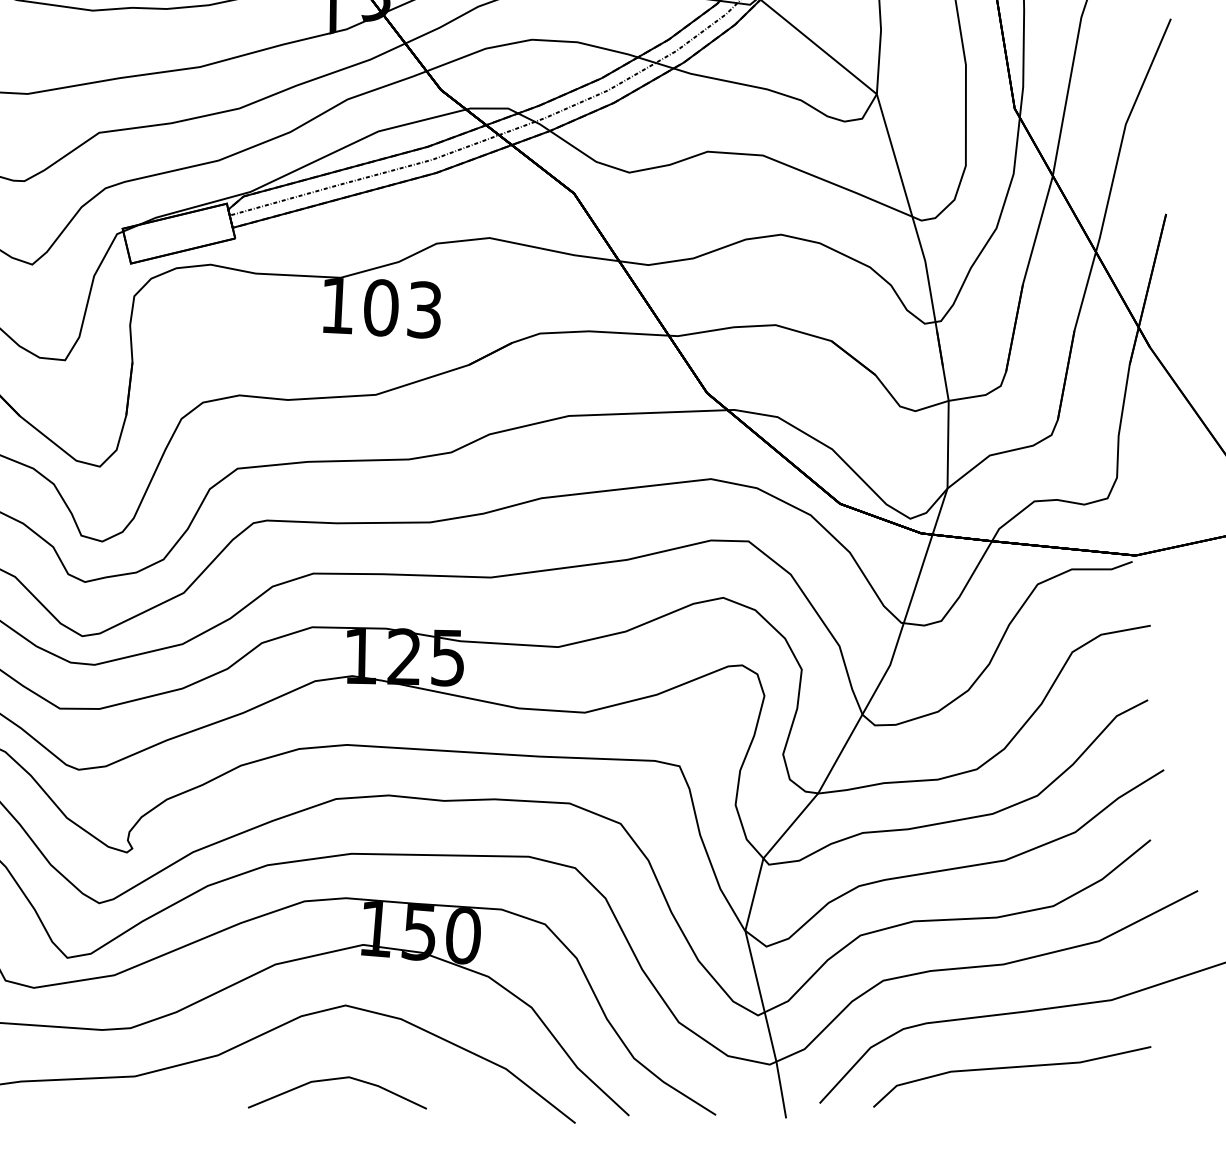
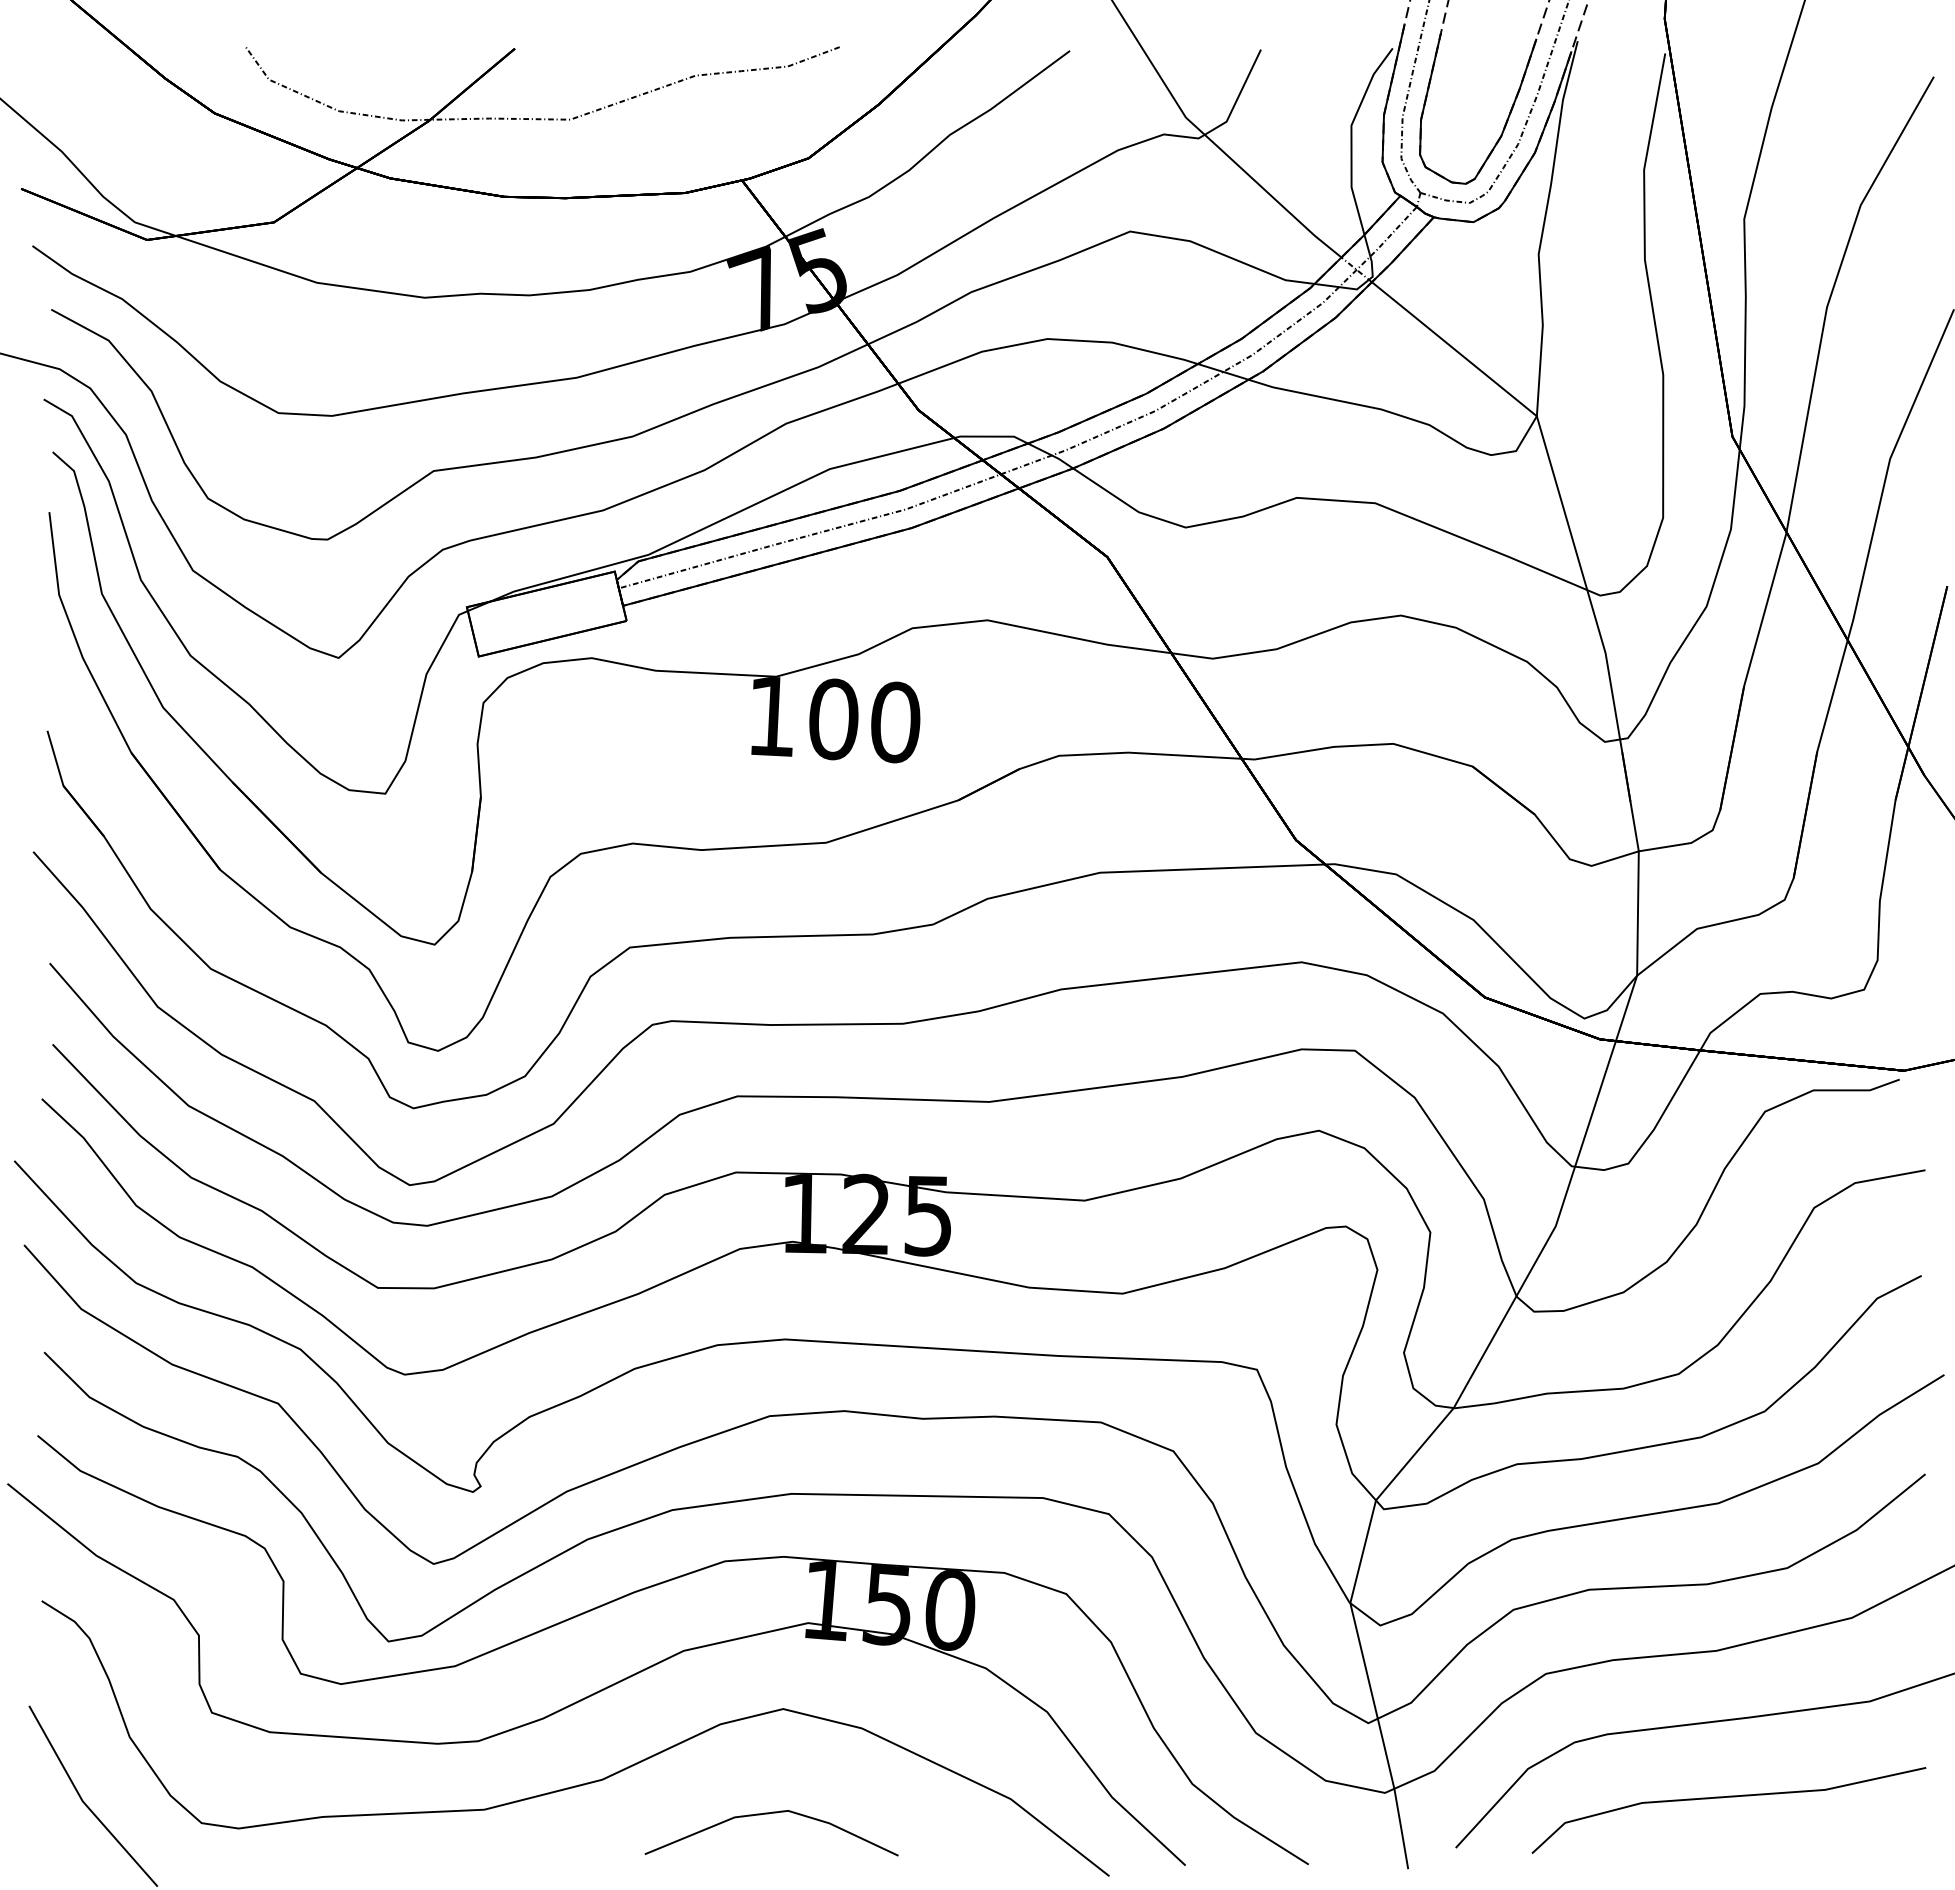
text: (424, 310) -> (895, 722), 103 -> 100

